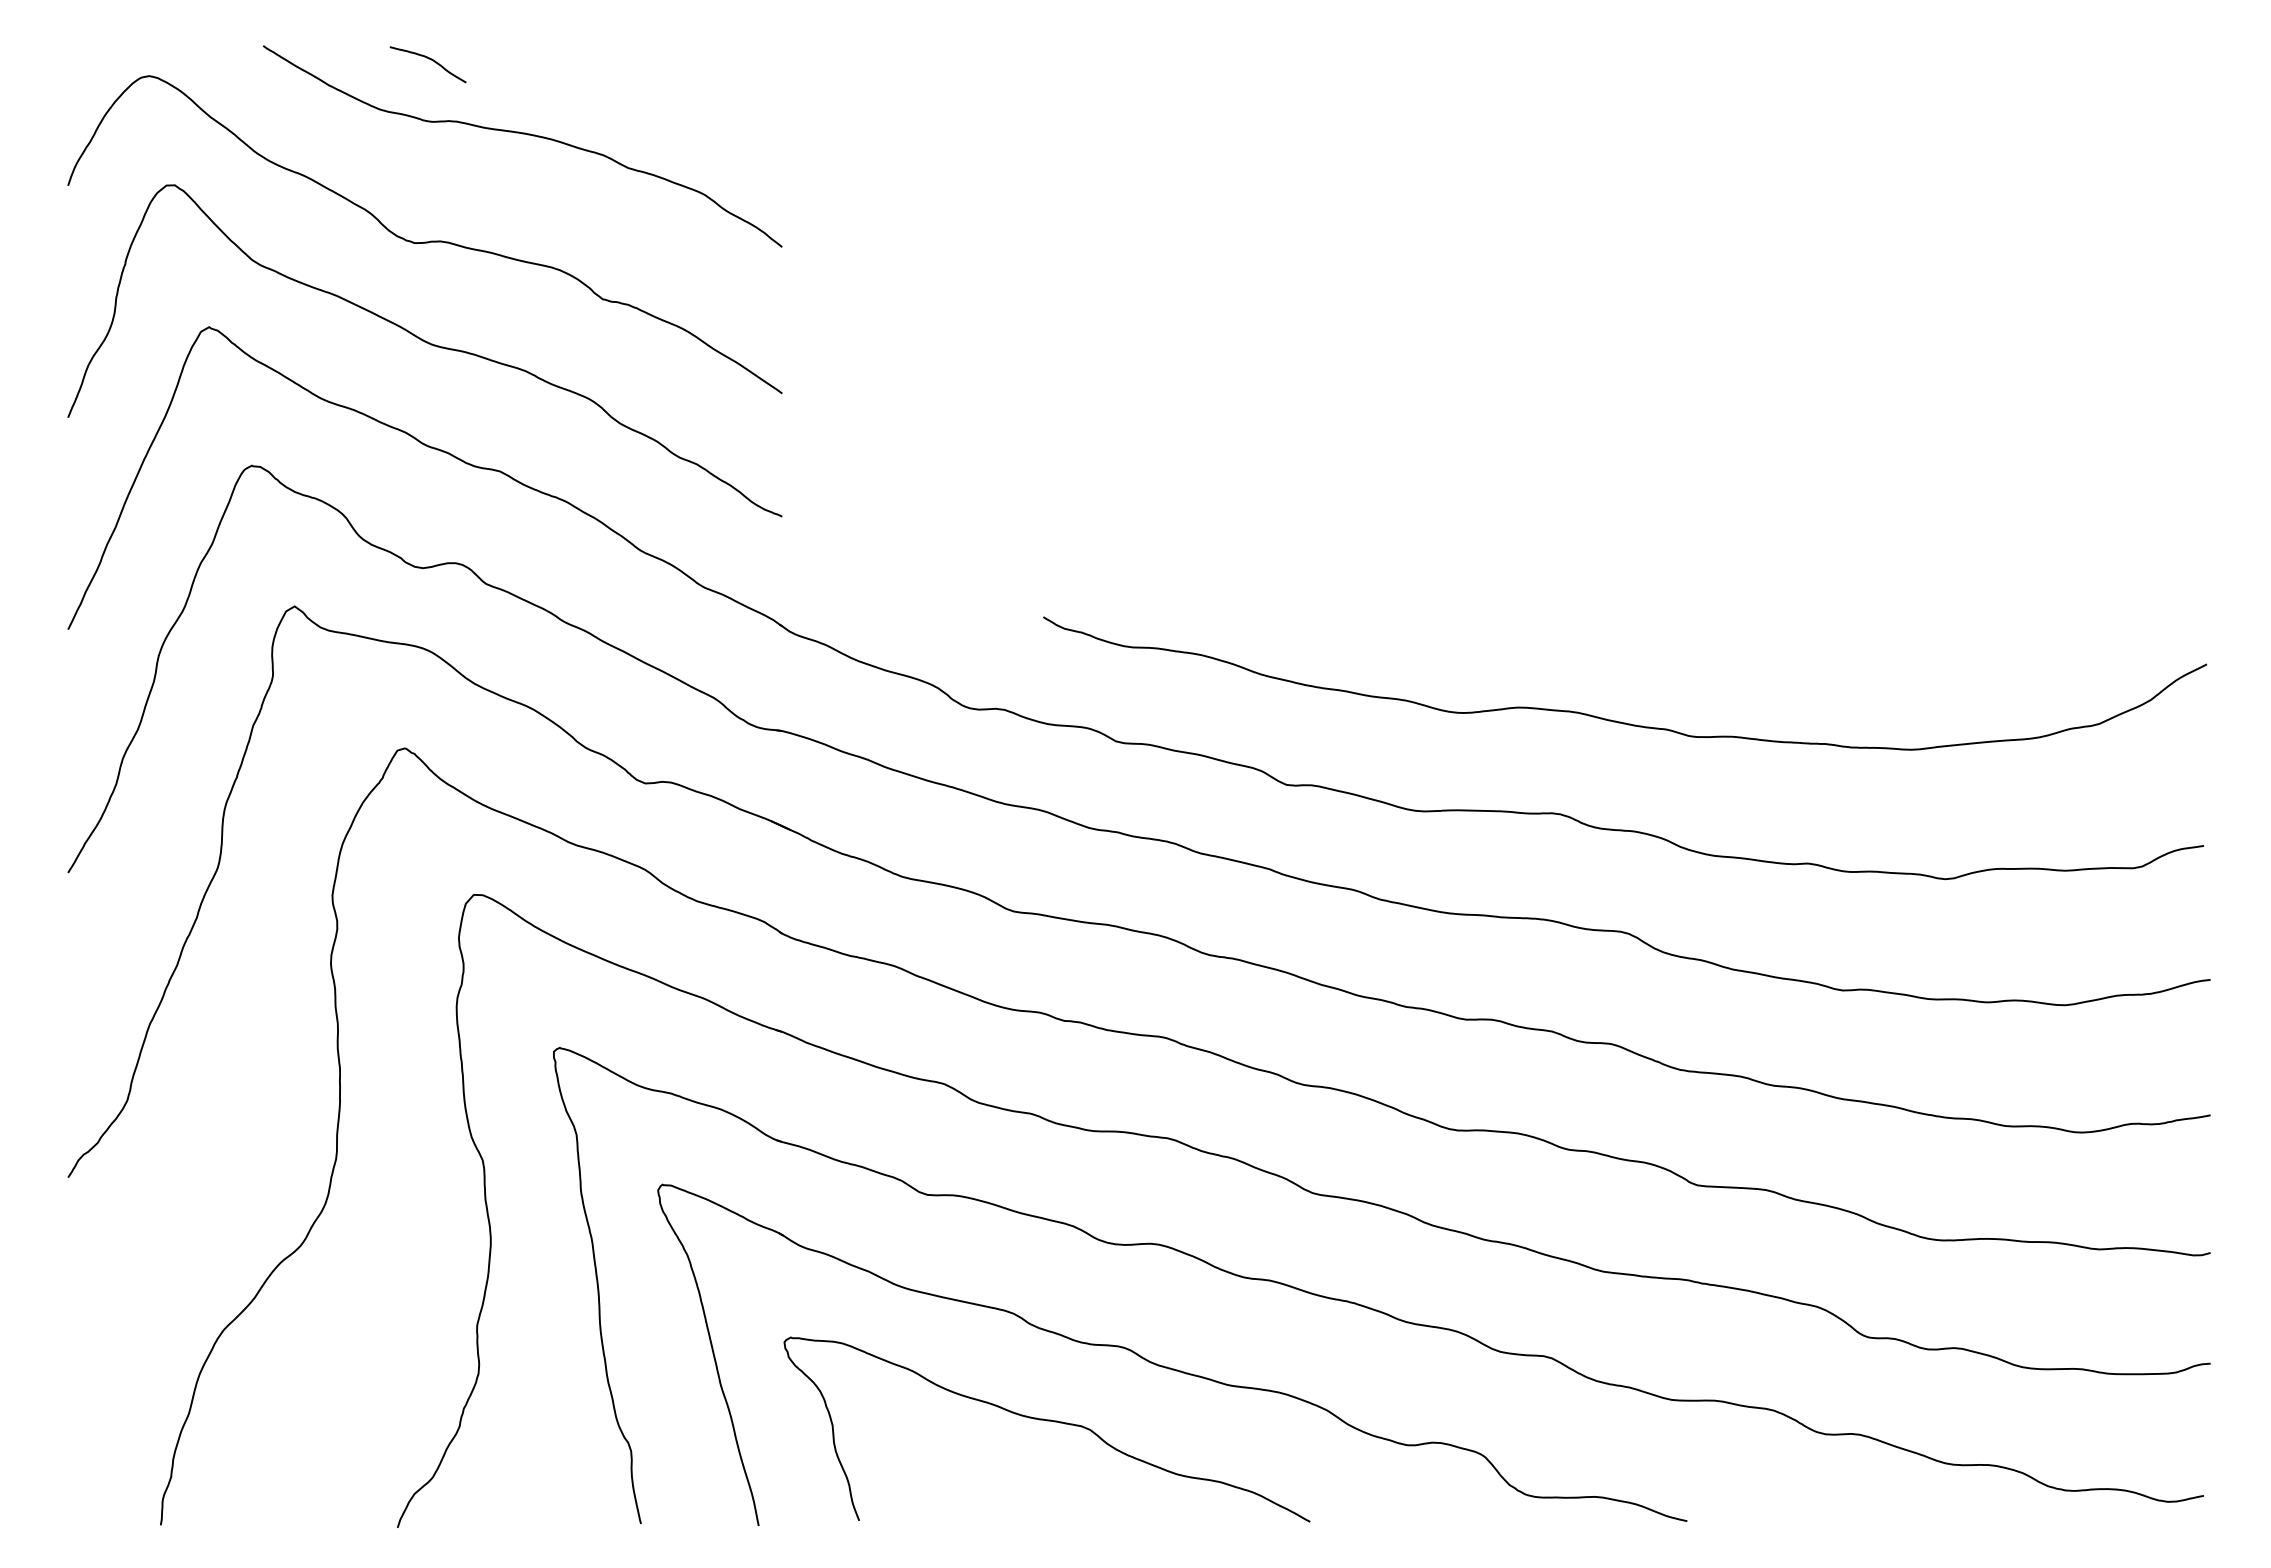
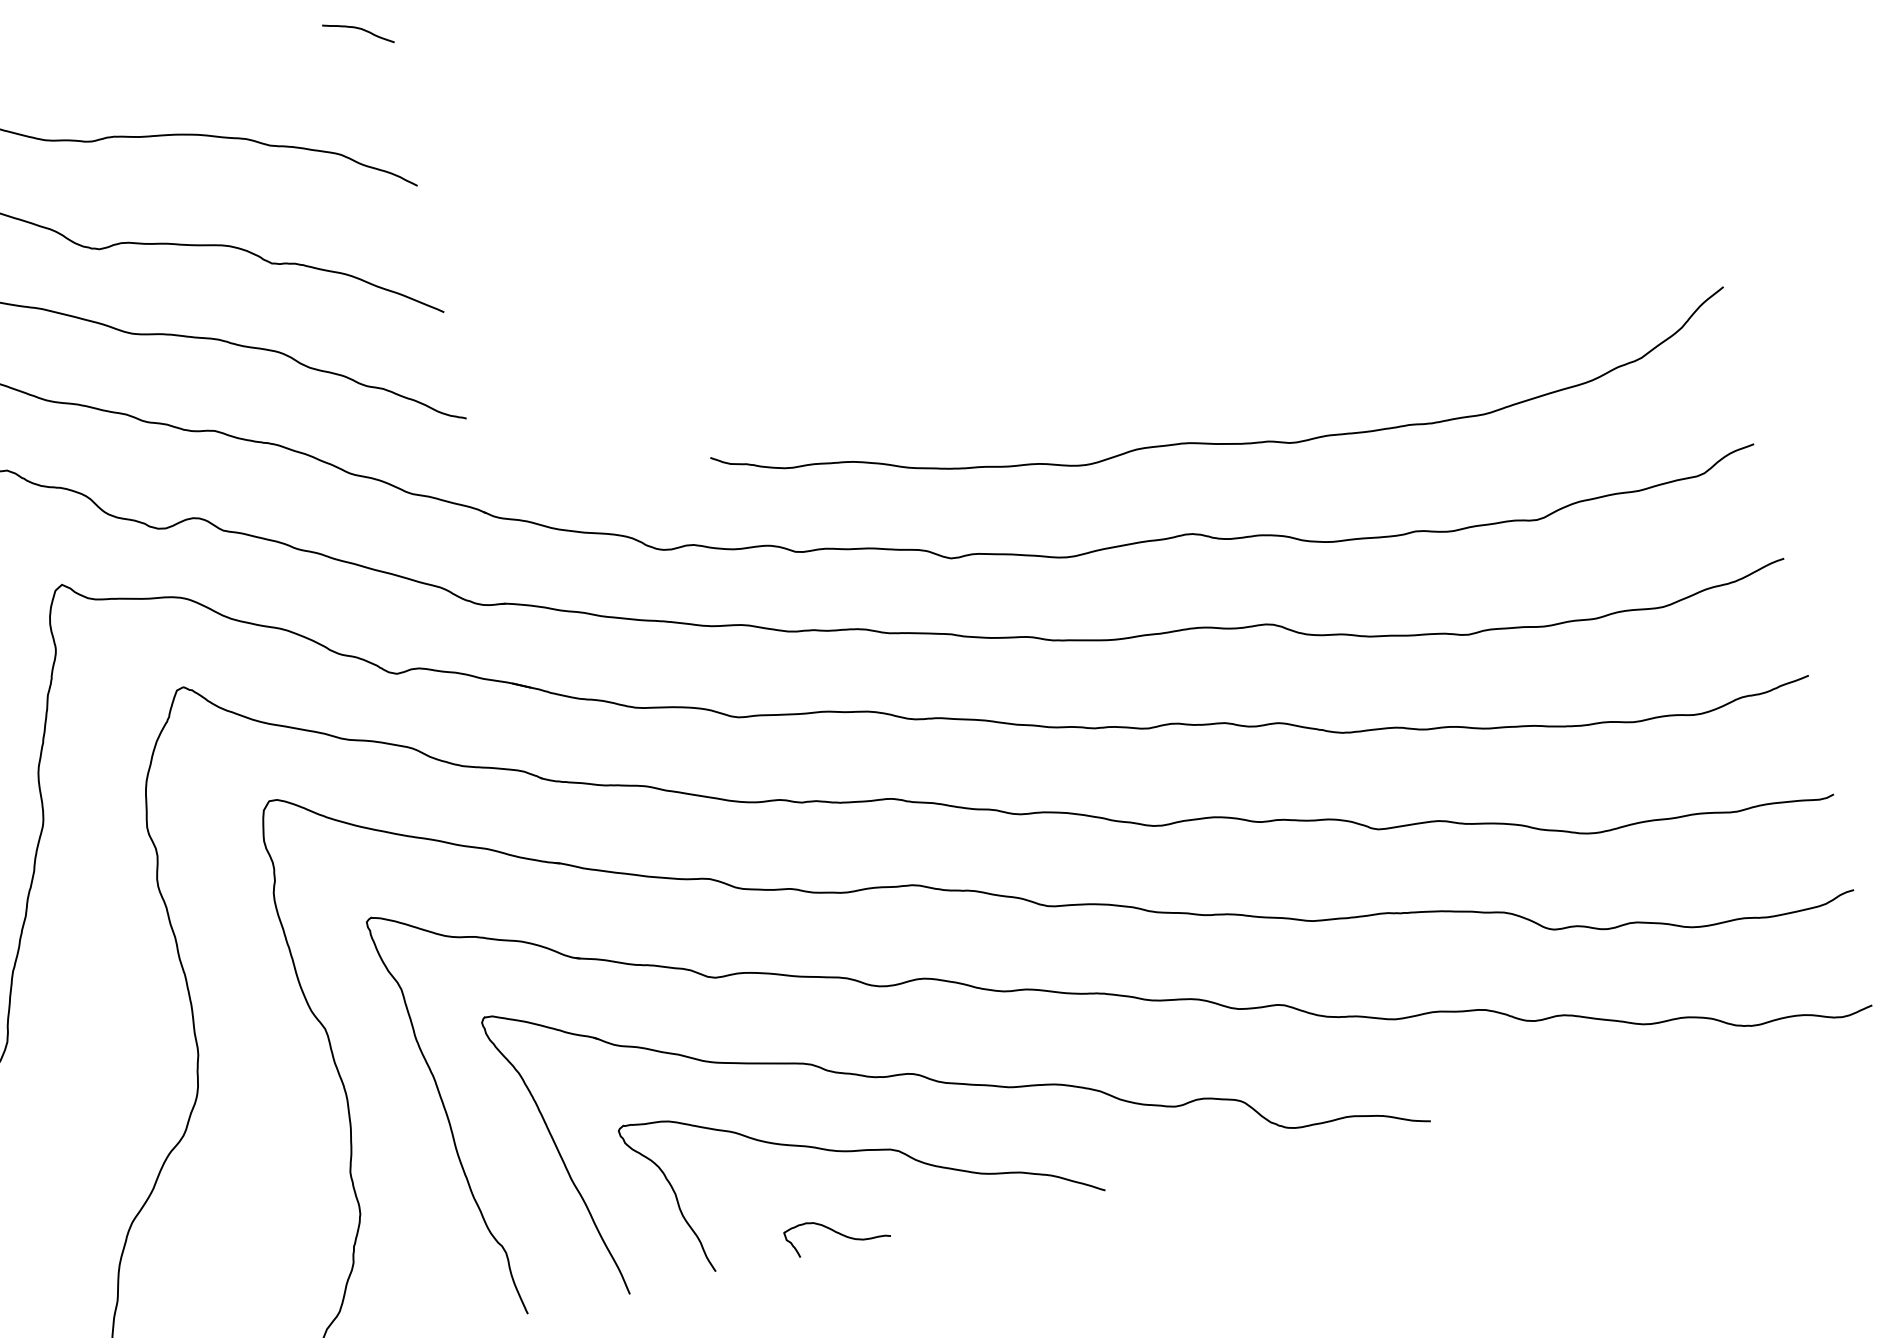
curve: (428, 59) -> (357, 29), moved
curve: (1002, 1506) -> (836, 1233), added

